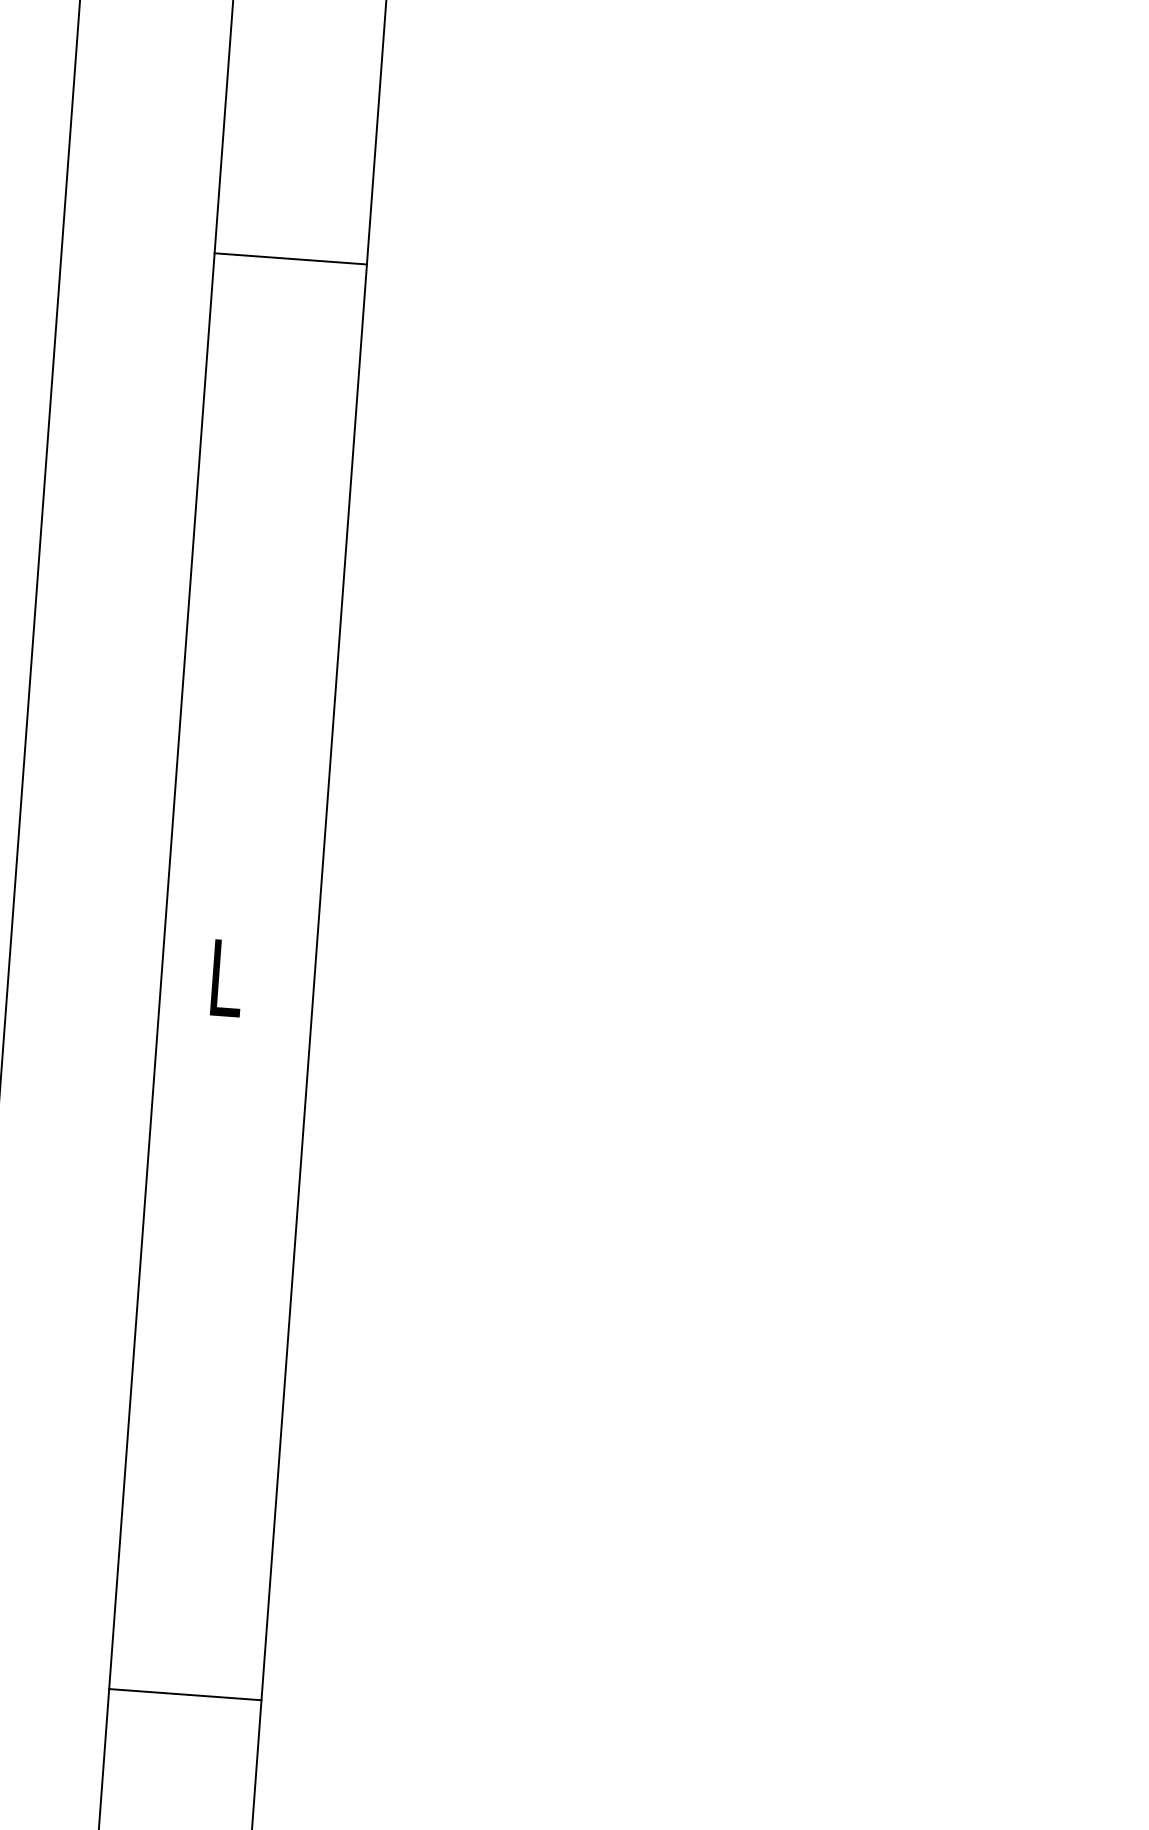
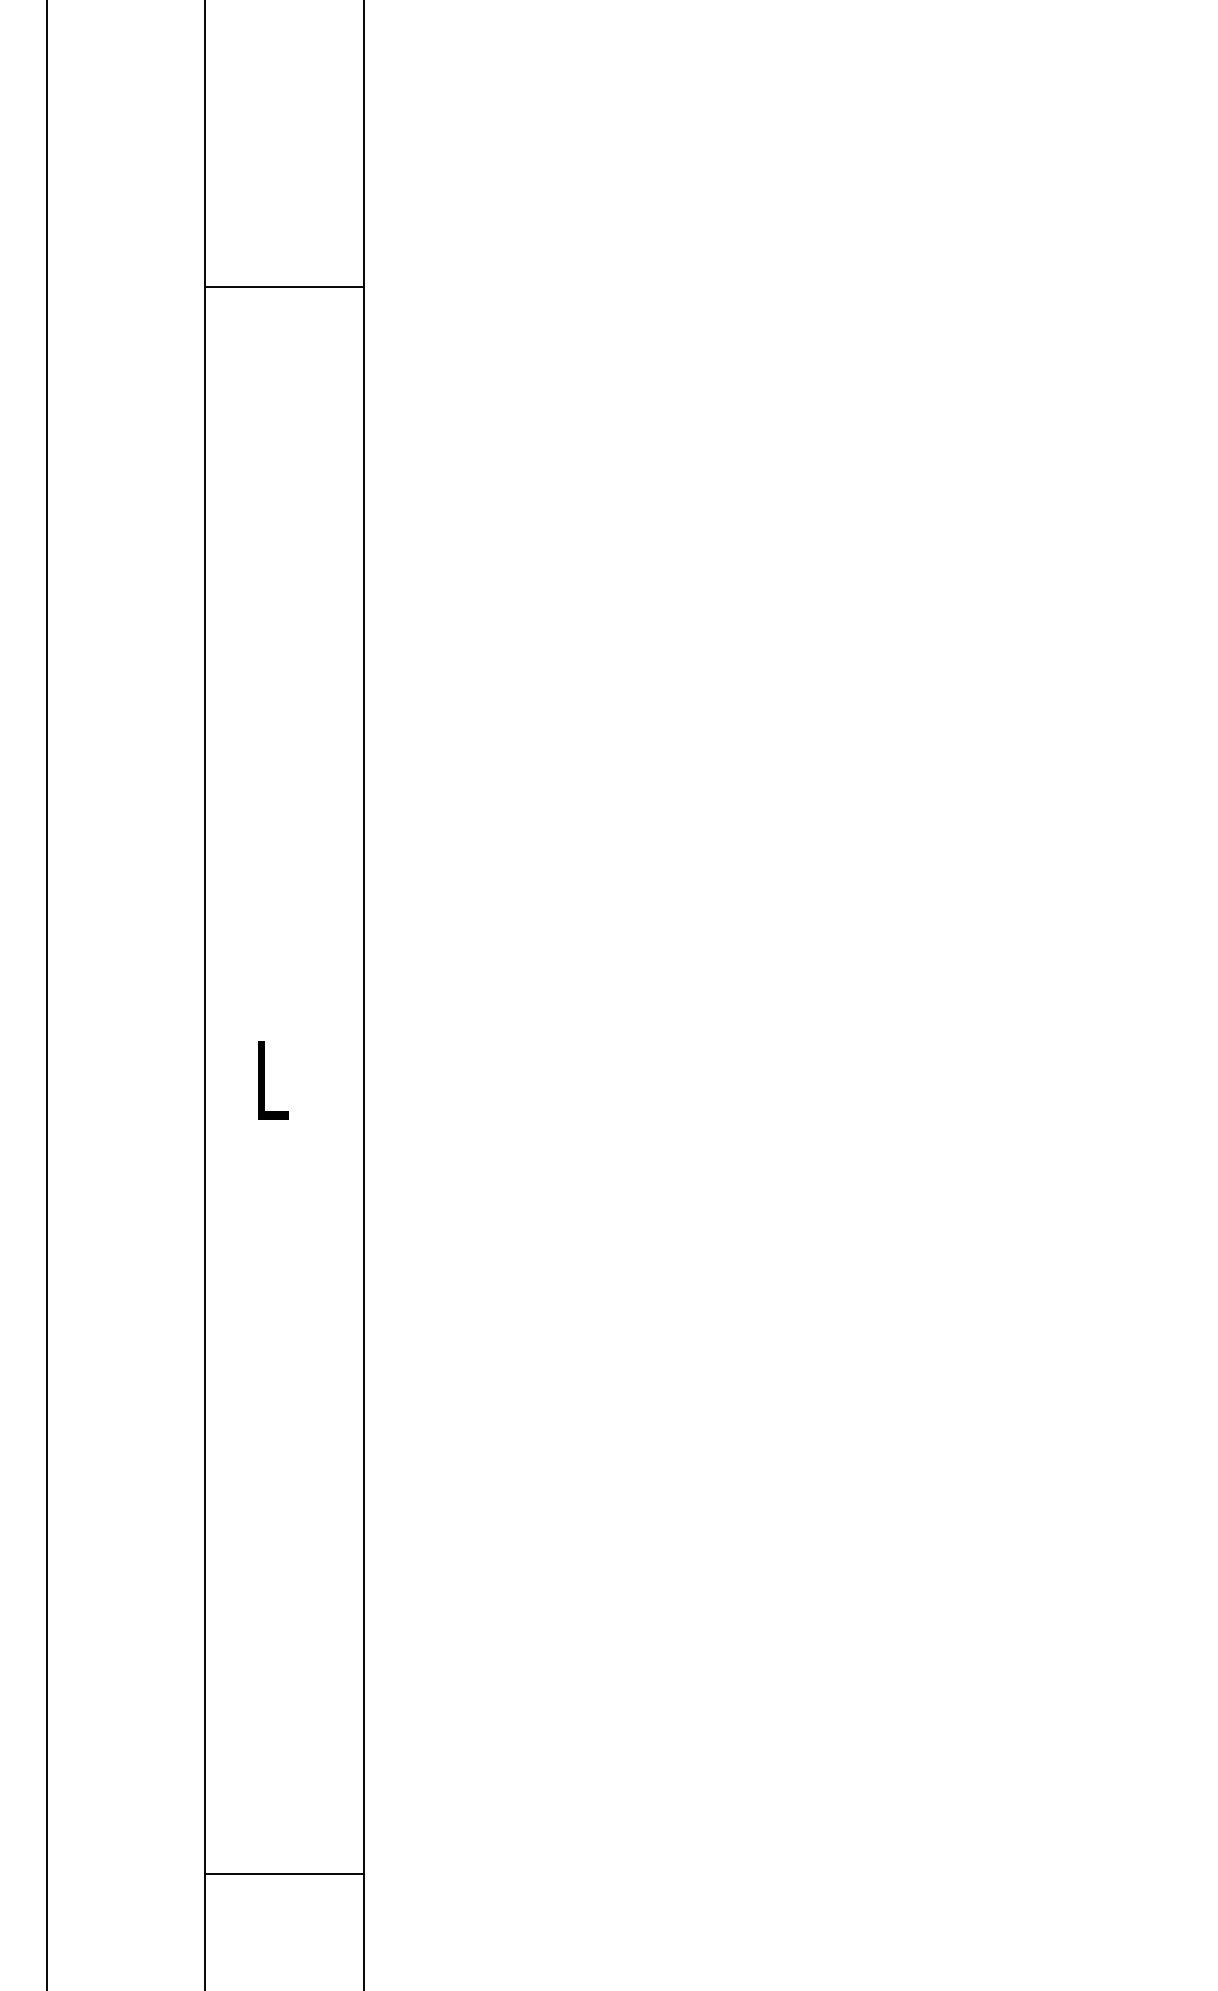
line: (290, 259) -> (284, 287), moved
line: (185, 1694) -> (284, 1873), moved

